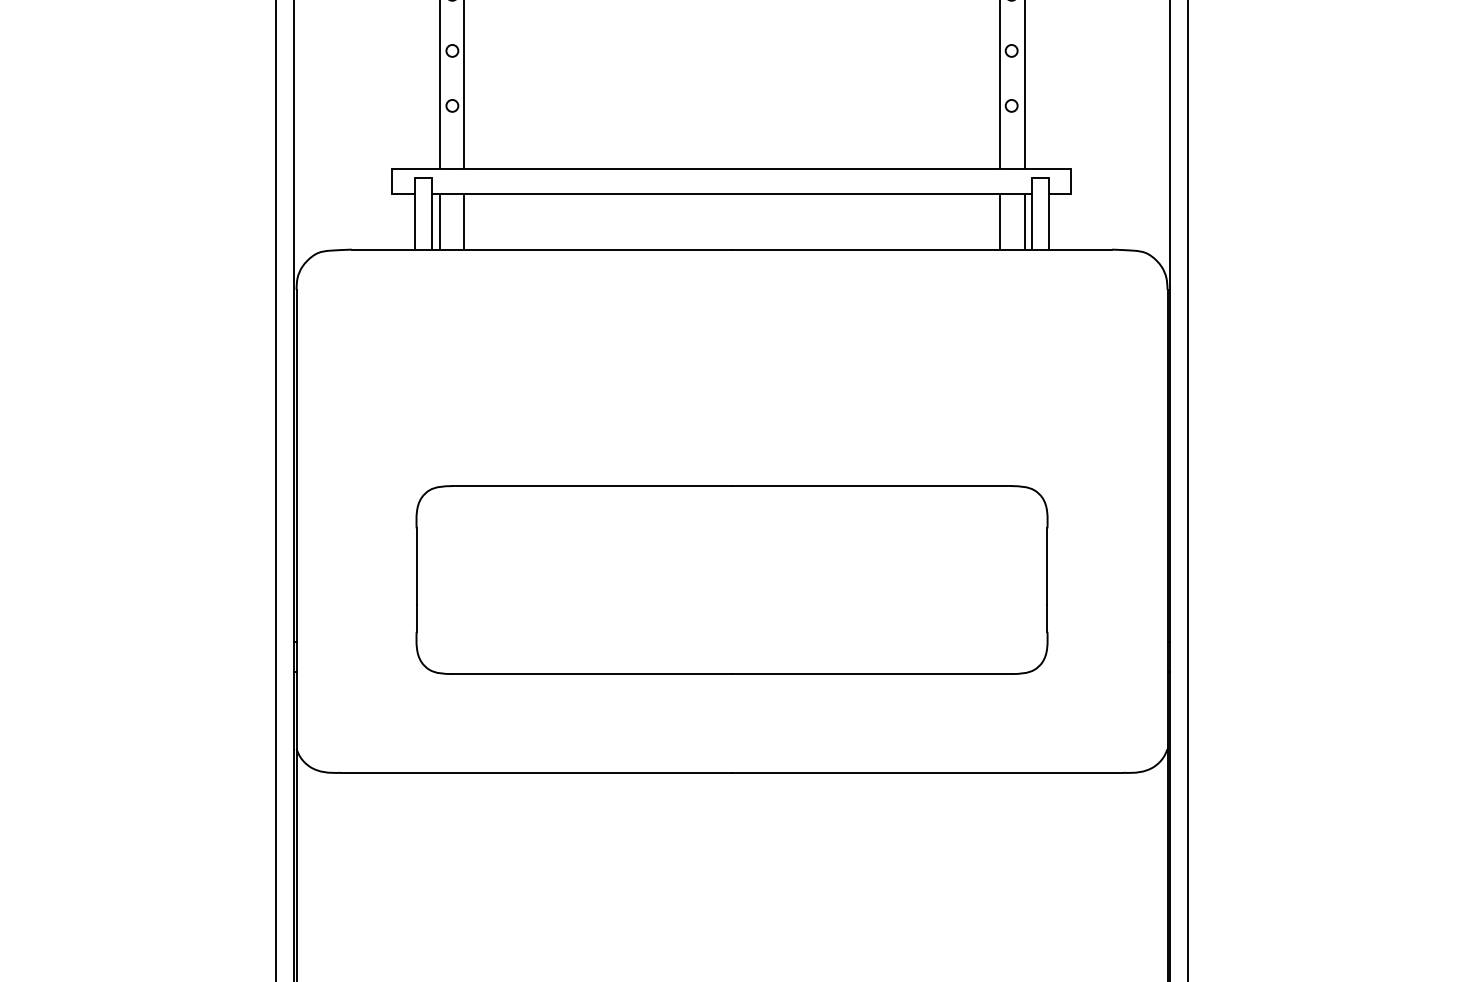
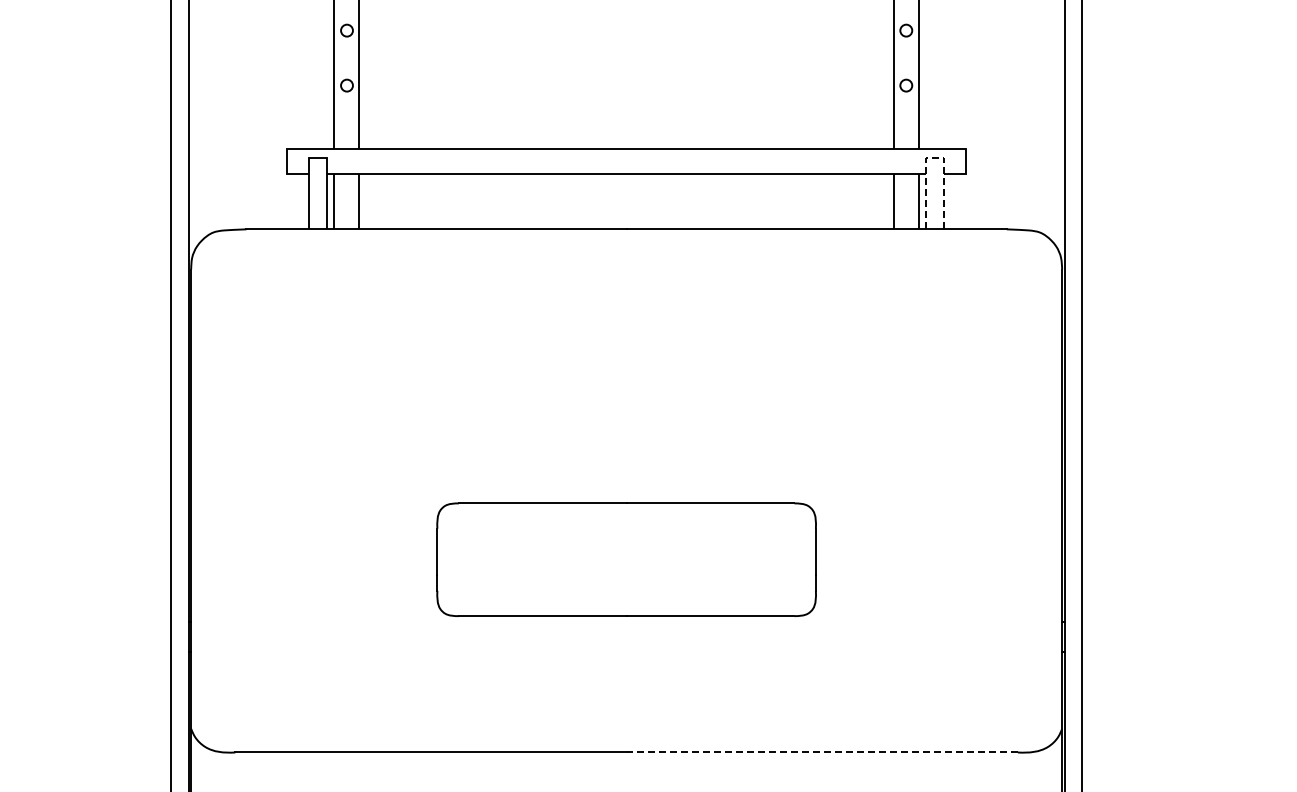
line: (1040, 177) -> (935, 157), solid -> dashed
part: (731, 579) -> (626, 559), size x0.6
line: (927, 772) -> (822, 752), solid -> dashed

